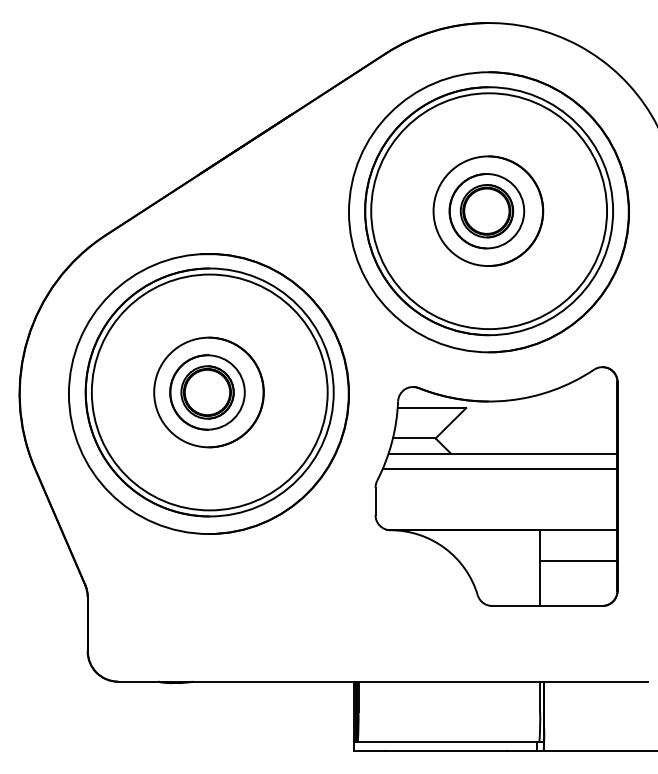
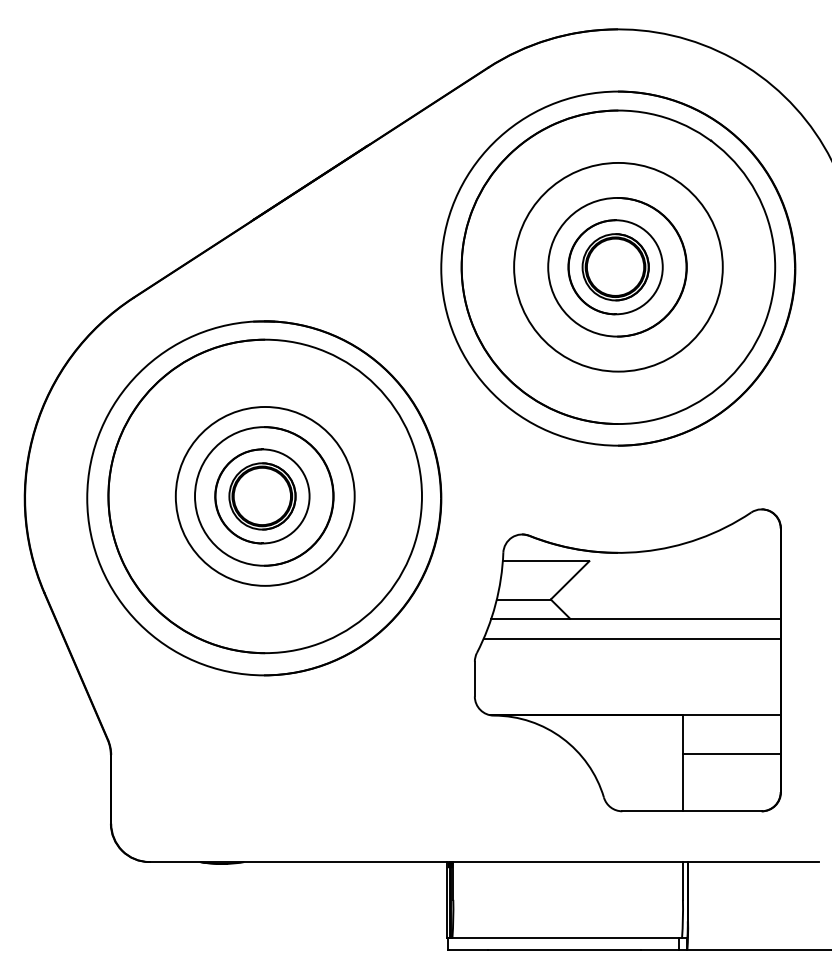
circle: (489, 211) -> (618, 267), size x0.7
circle: (209, 392) -> (265, 496), size x0.6
part: (496, 486) -> (627, 660), moved

